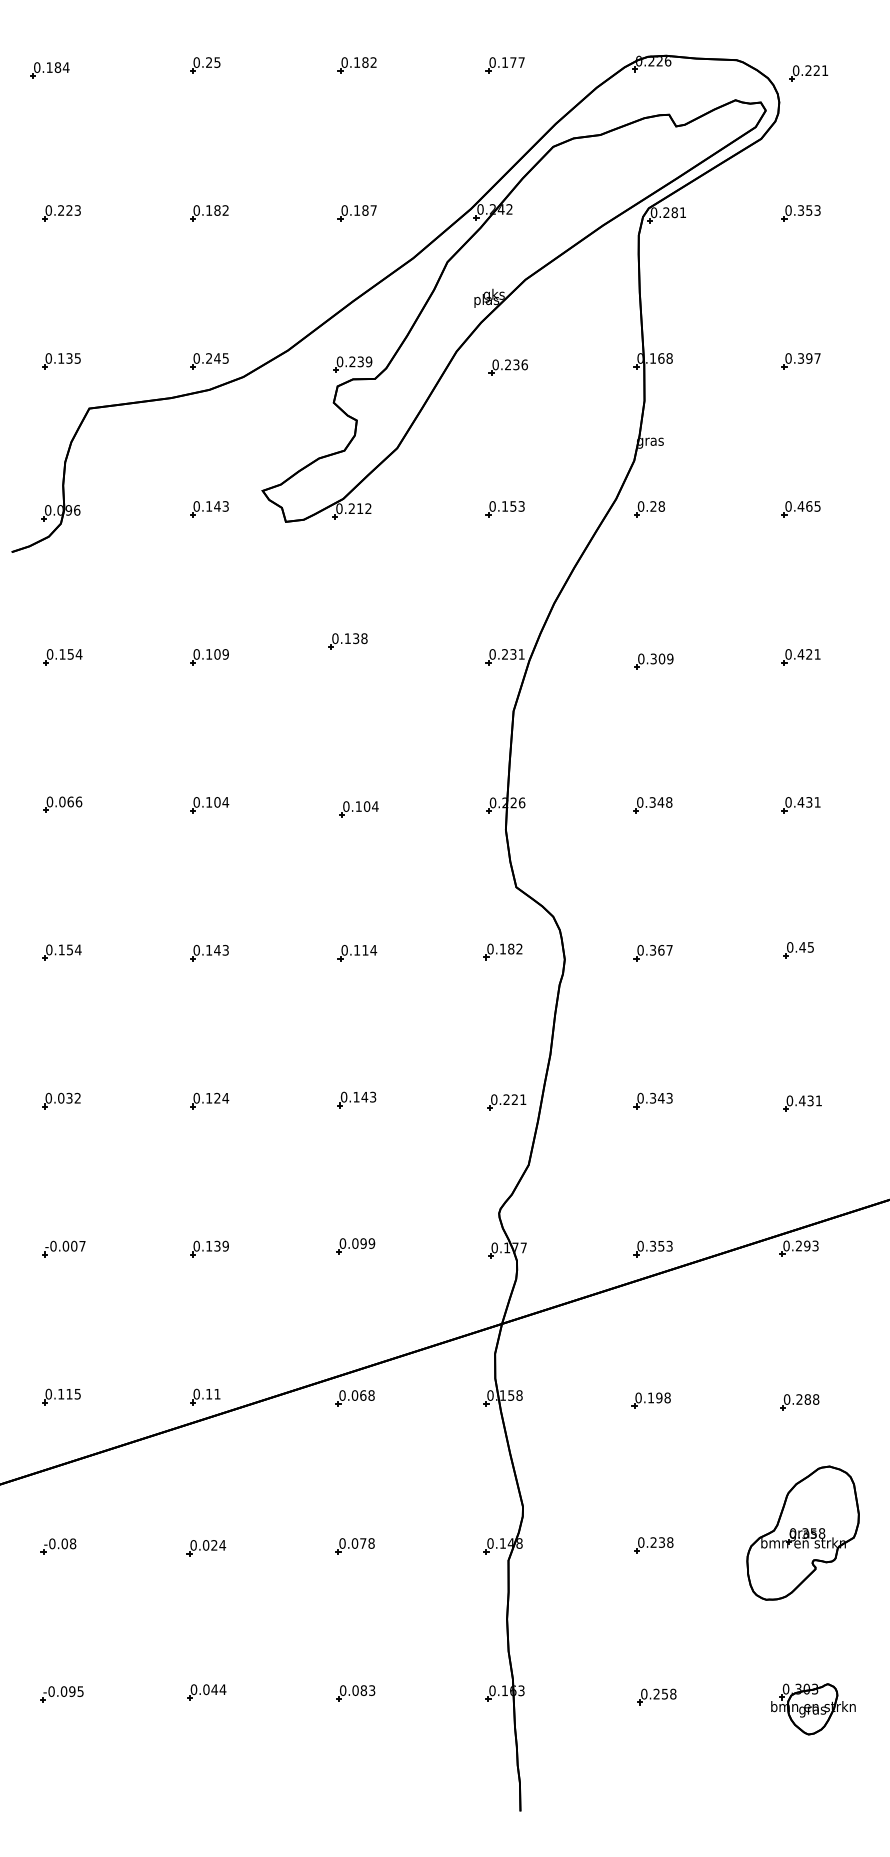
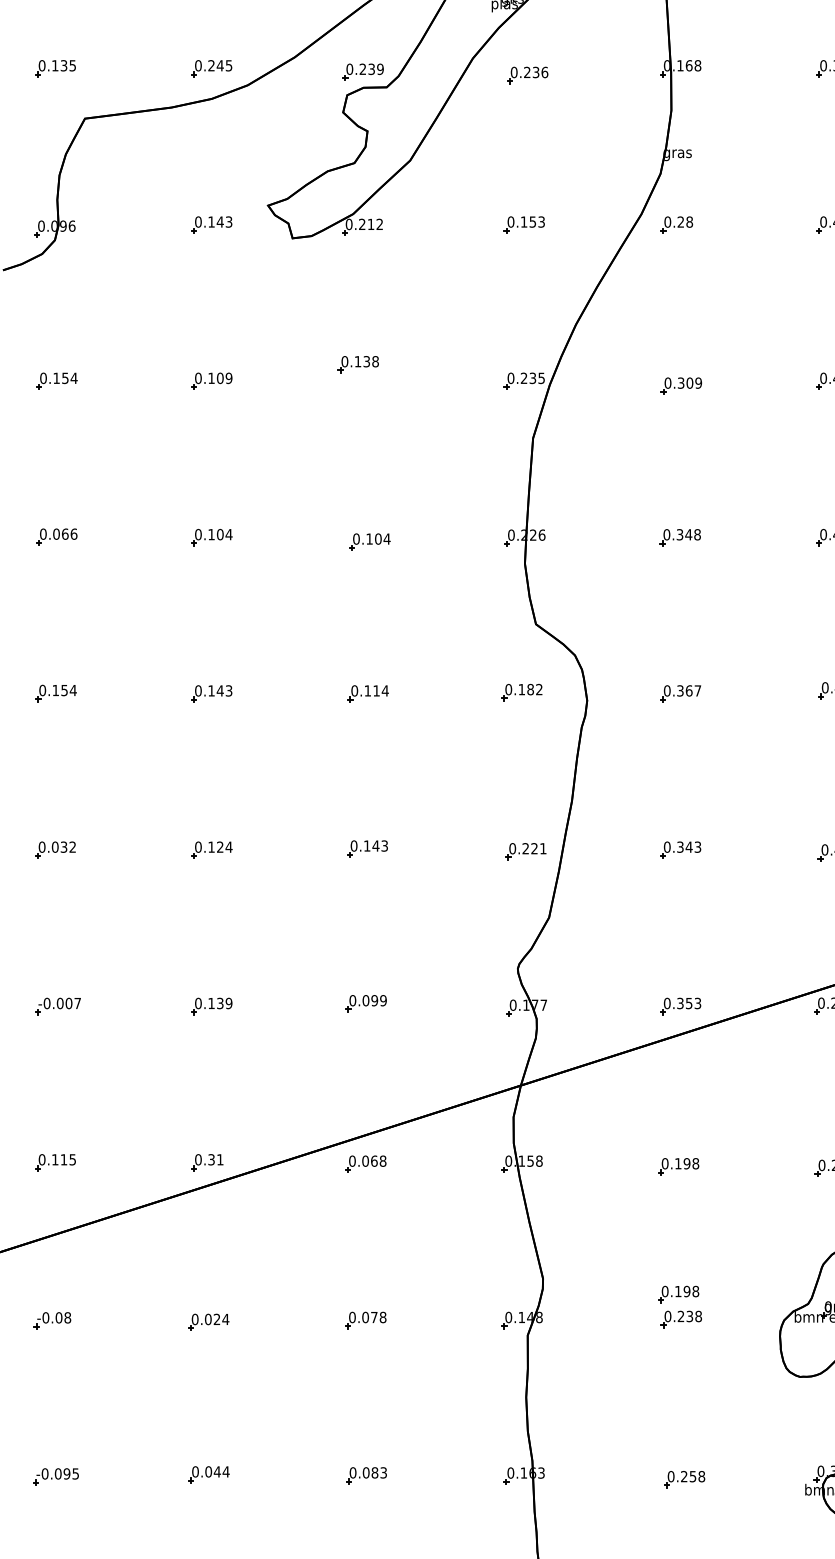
text: (521, 654) -> (541, 378), 0.231 -> 0.235
text: (209, 1393) -> (211, 1159), 0.11 -> 0.31
part: (650, 1521) -> (677, 1294), added

